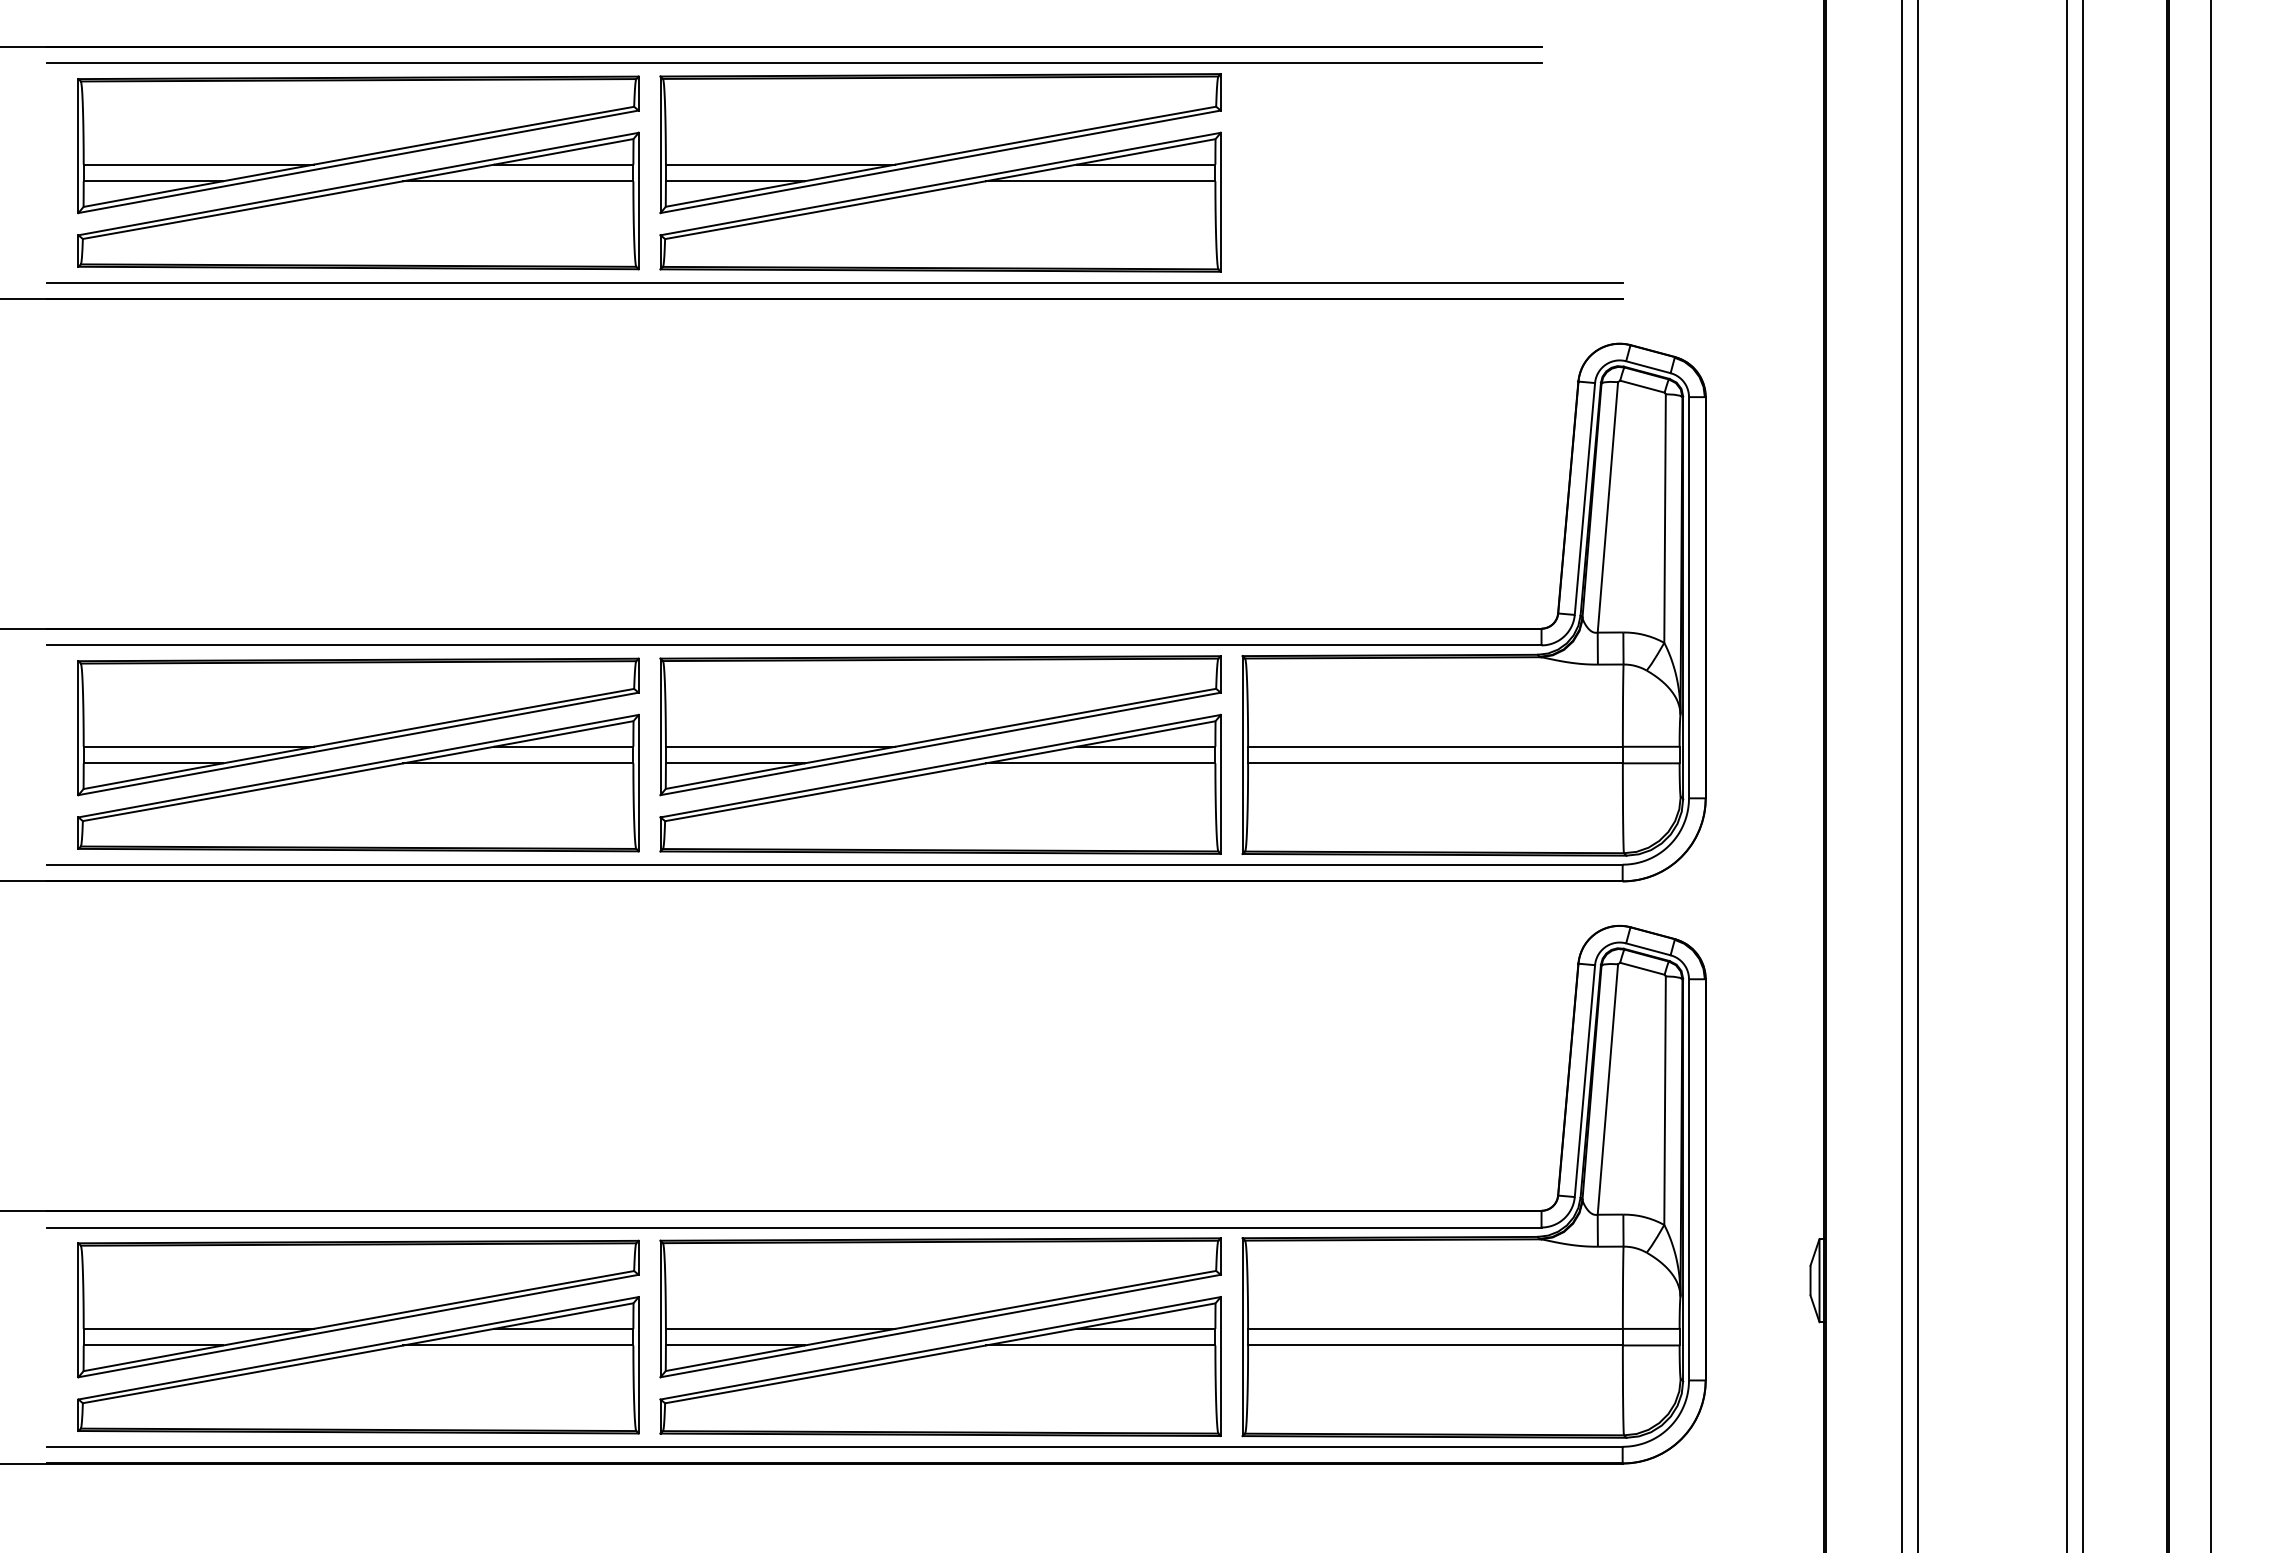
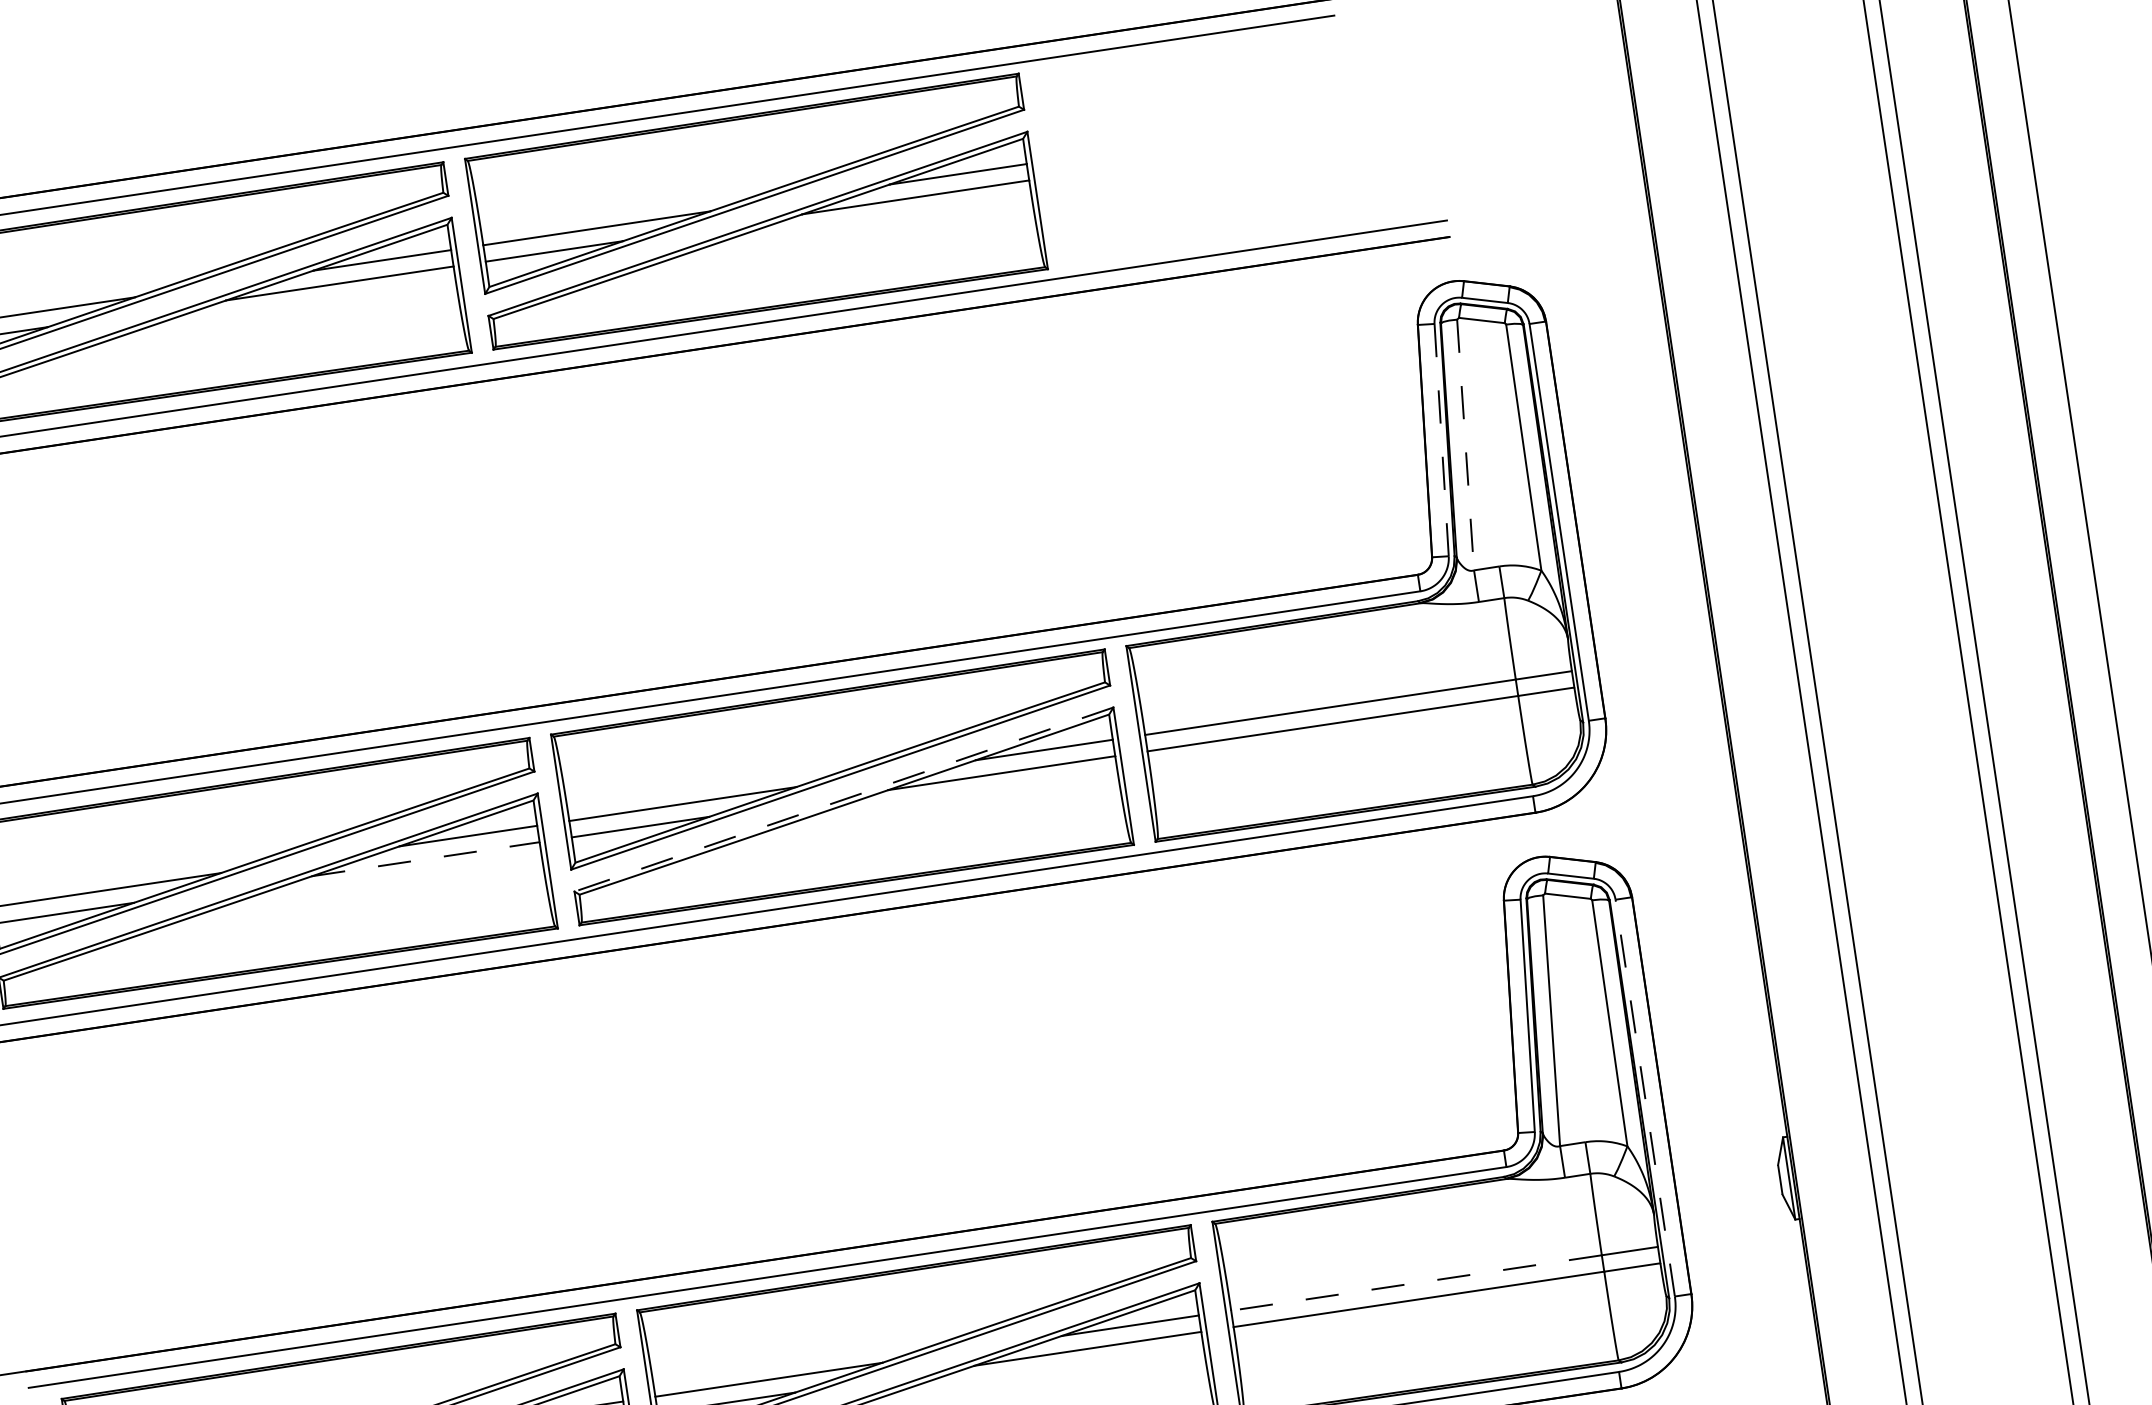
line: (1584, 499) -> (1441, 440), solid -> dashed
line: (1607, 507) -> (1465, 445), solid -> dashed
line: (518, 763) -> (426, 859), solid -> dashed
line: (940, 766) -> (843, 799), solid -> dashed
line: (1689, 1179) -> (1645, 1097), solid -> dashed
line: (1434, 1328) -> (1415, 1282), solid -> dashed

